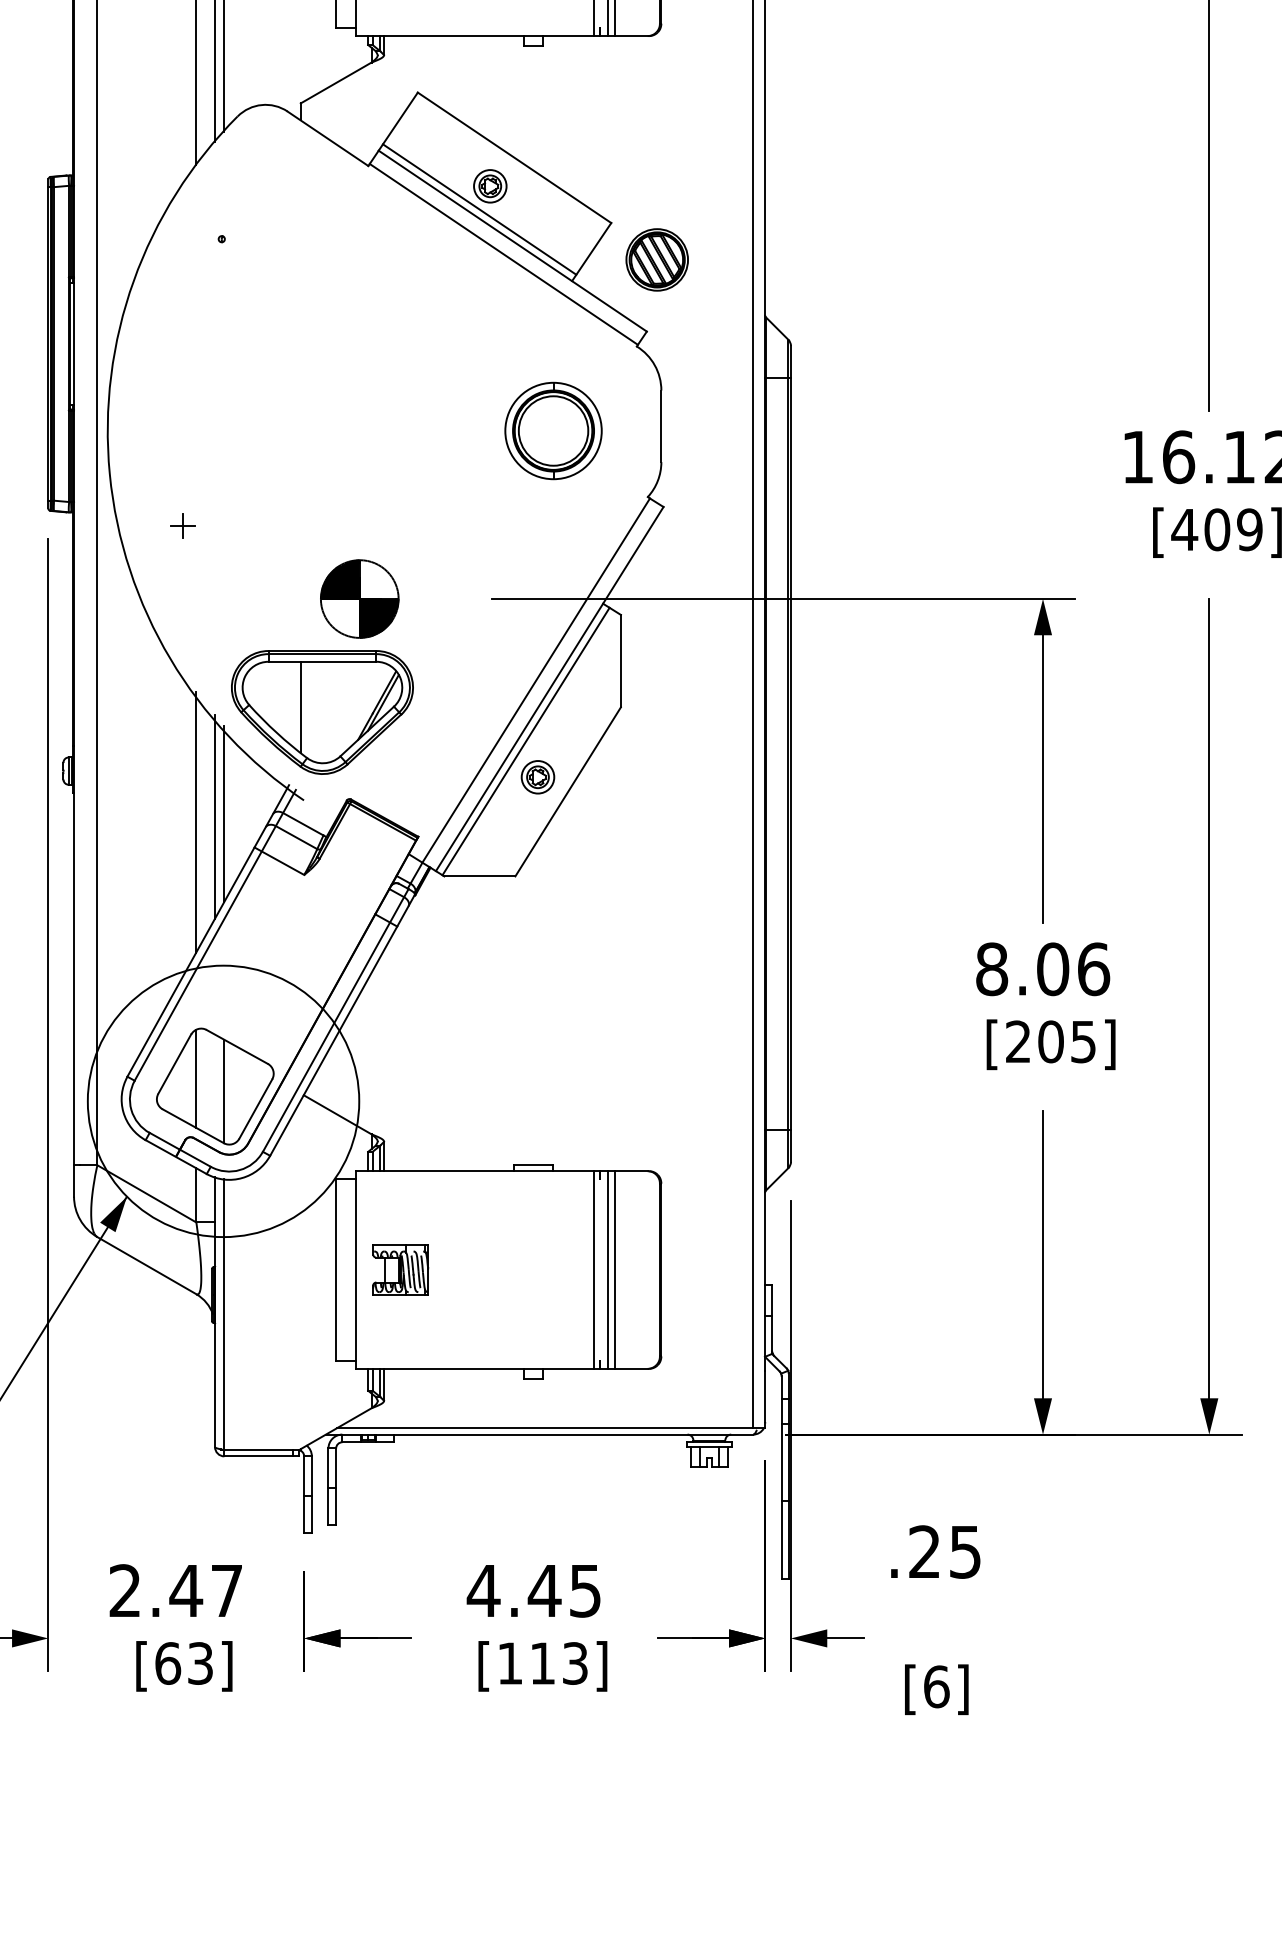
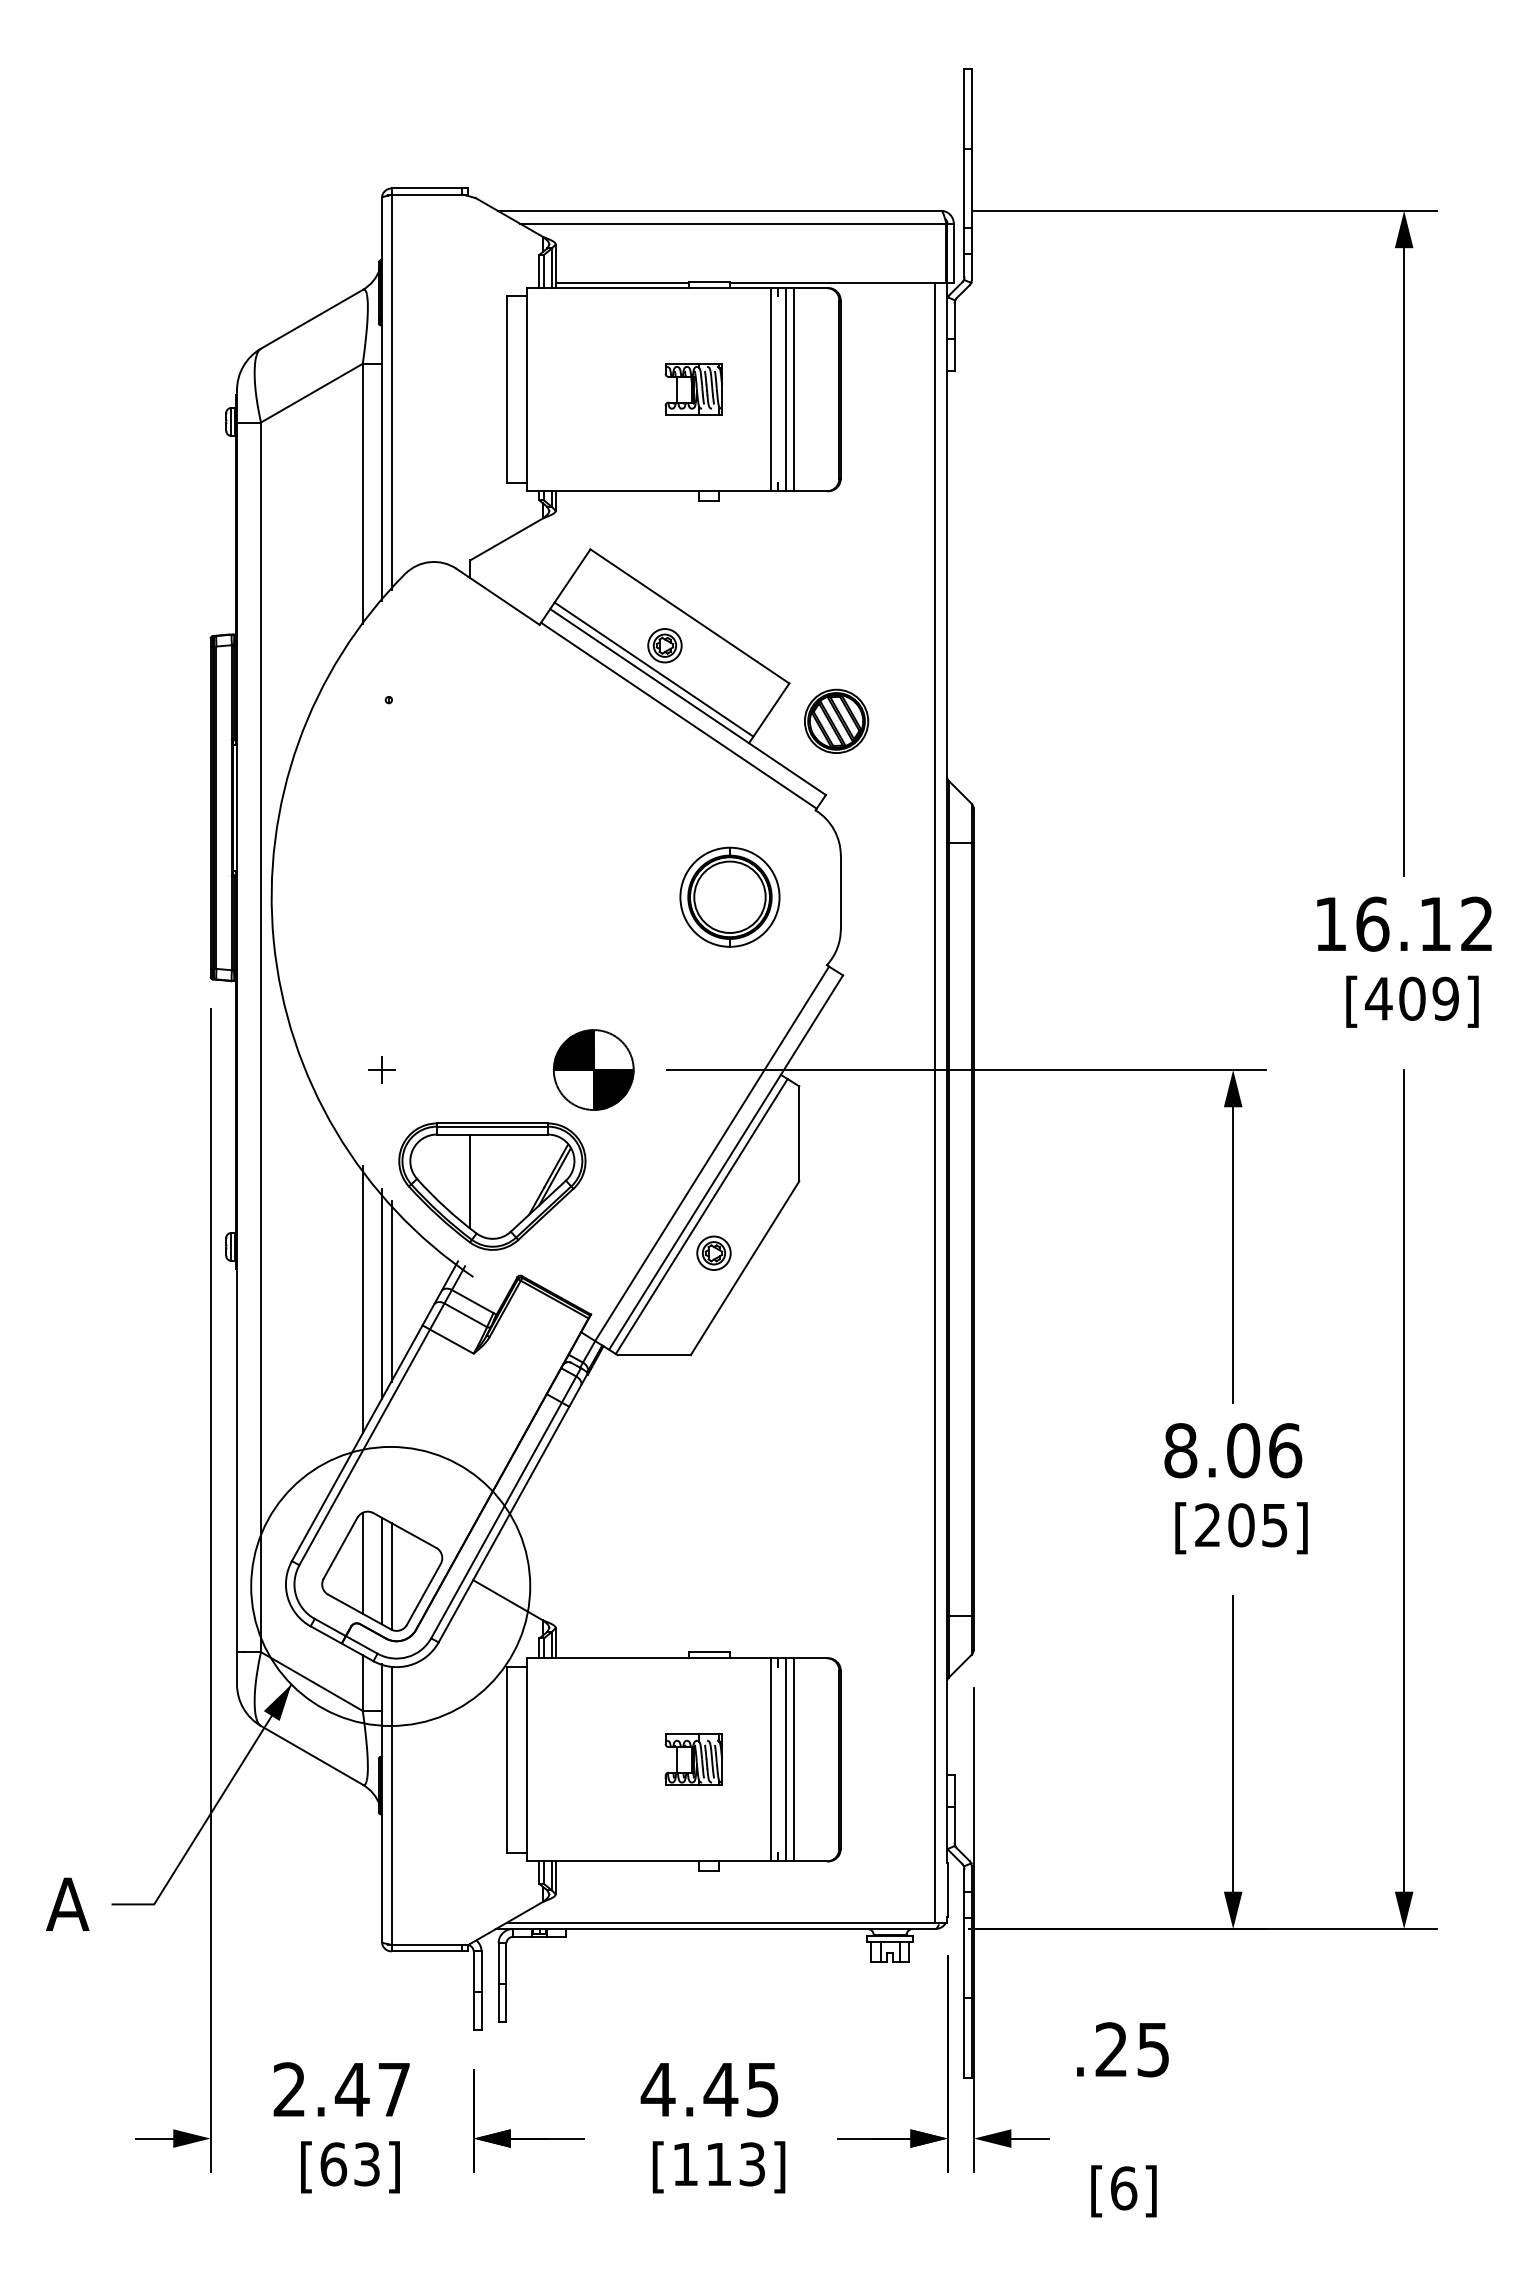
part: (182, 525) -> (381, 1069), moved
part: (359, 598) -> (593, 1069), moved
line: (214, 1085) -> (381, 1570), added
part: (400, 1269) -> (693, 1759), moved

